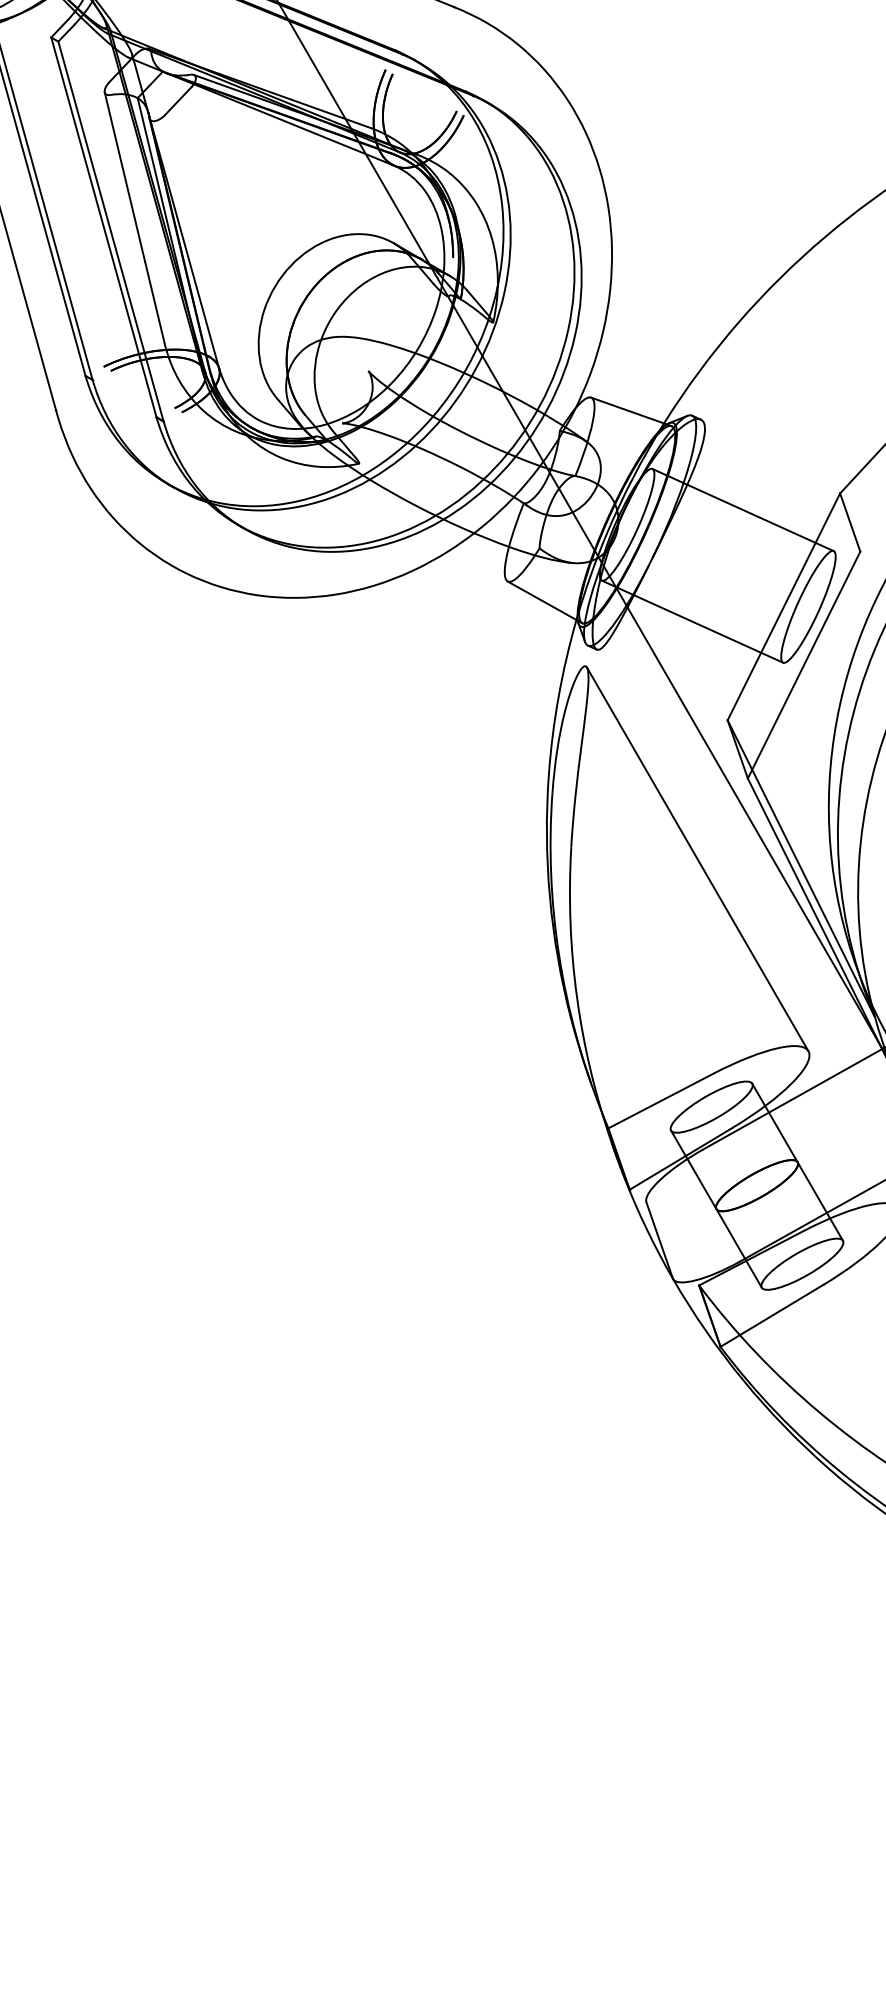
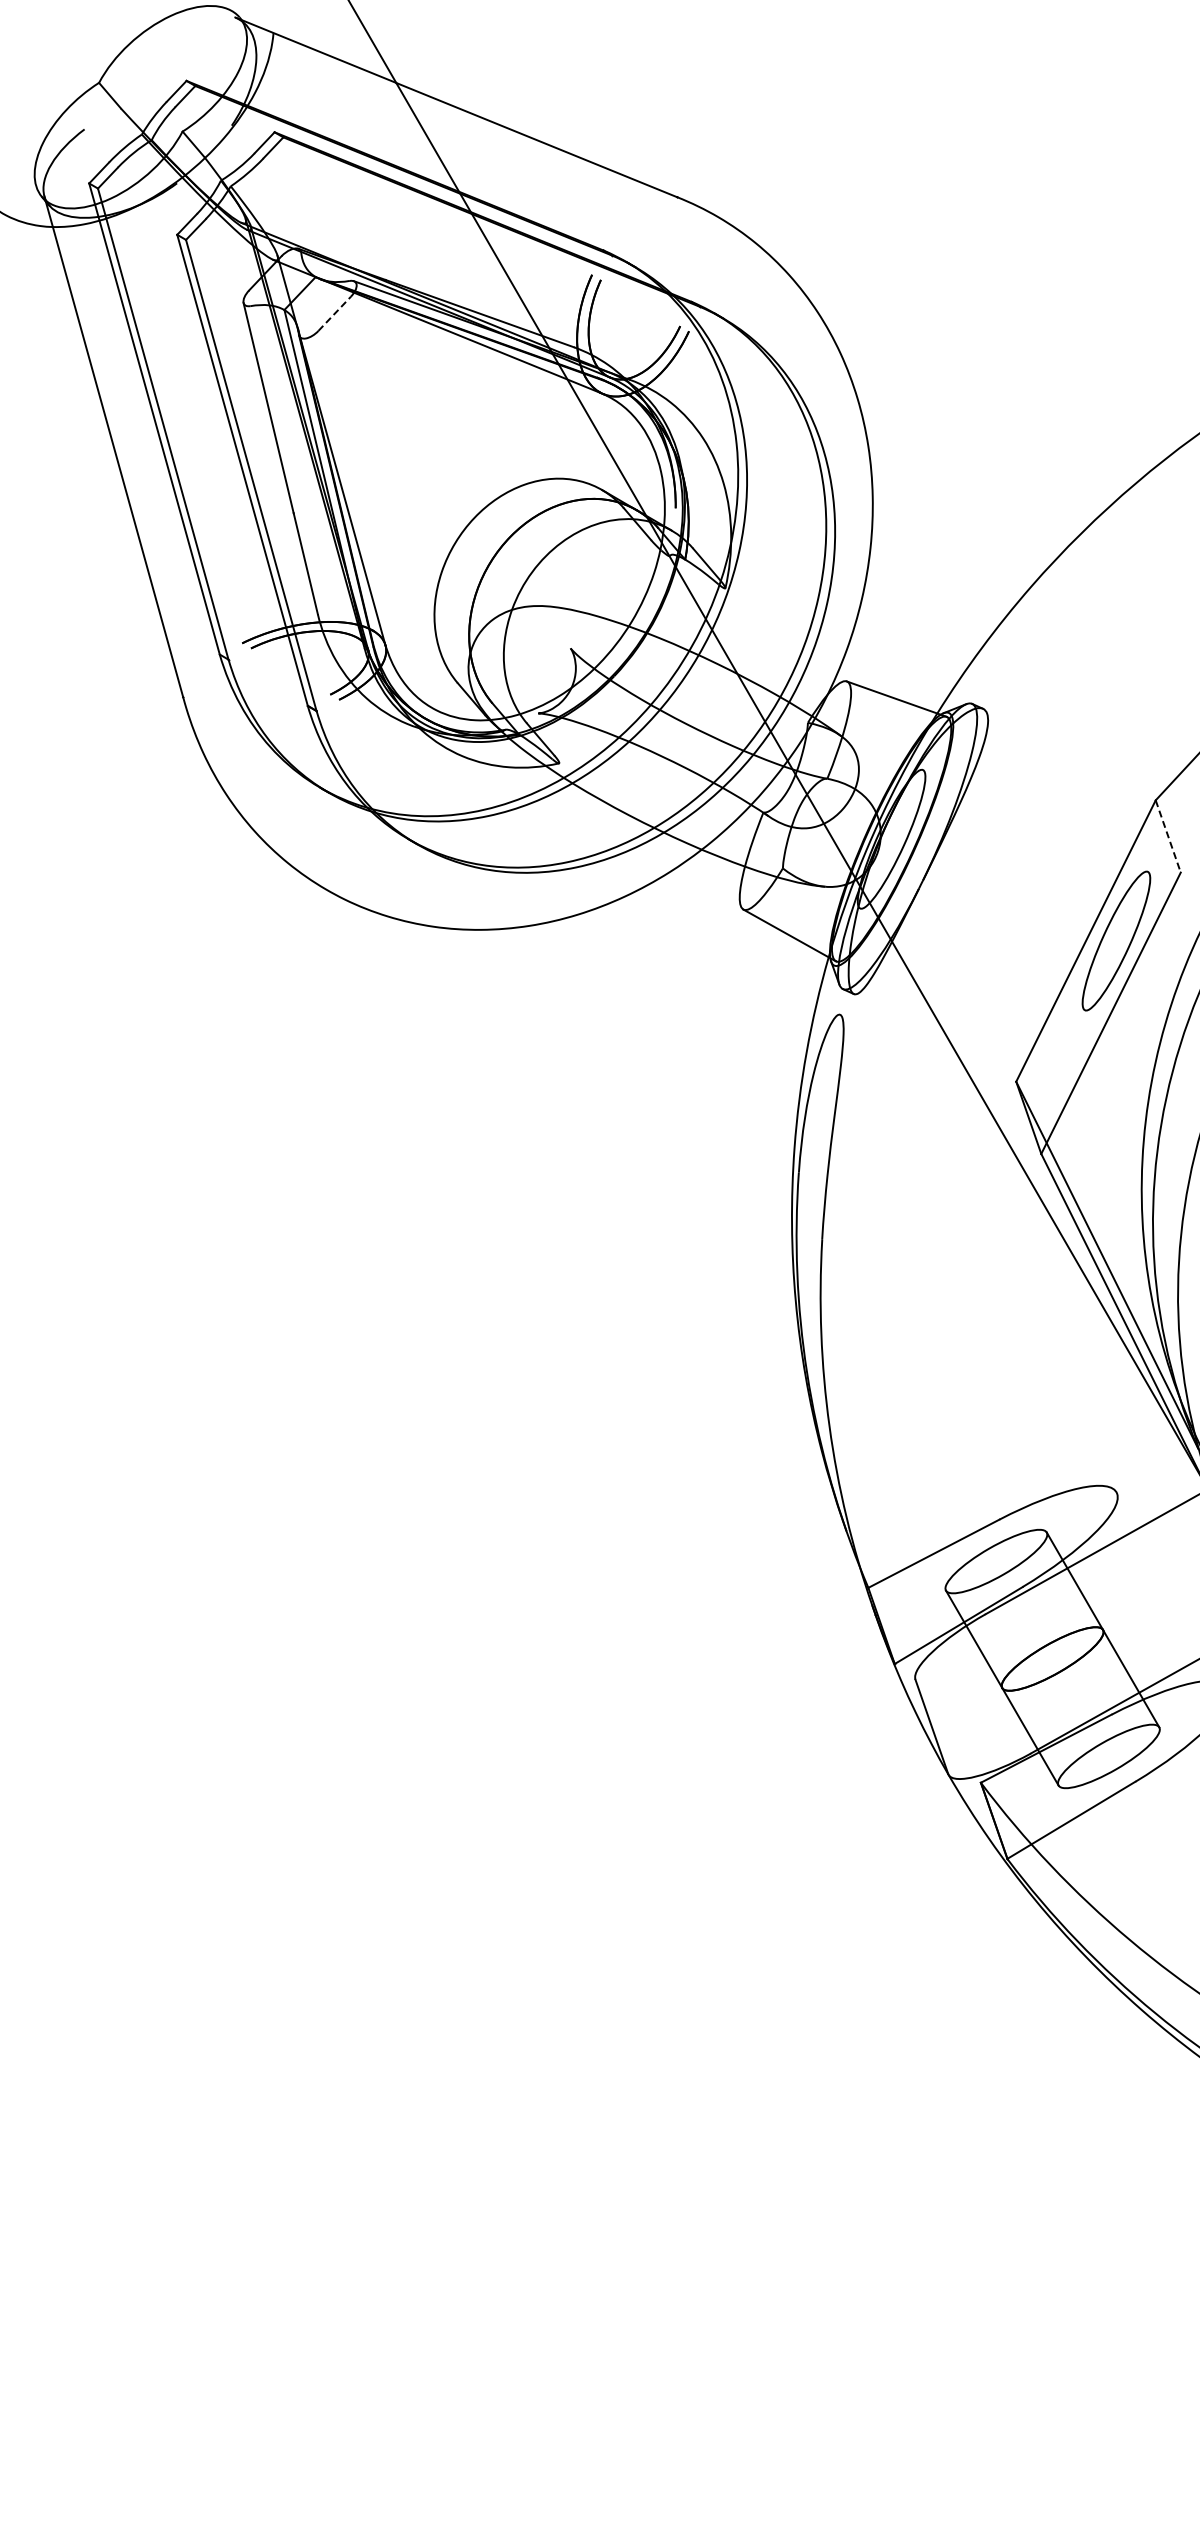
line: (178, 100) -> (334, 313), solid -> dashed
line: (742, 509) -> (1034, 820), removed
line: (850, 522) -> (1168, 836), solid -> dashed
line: (692, 621) -> (972, 959), removed
line: (697, 859) -> (978, 1254), removed

